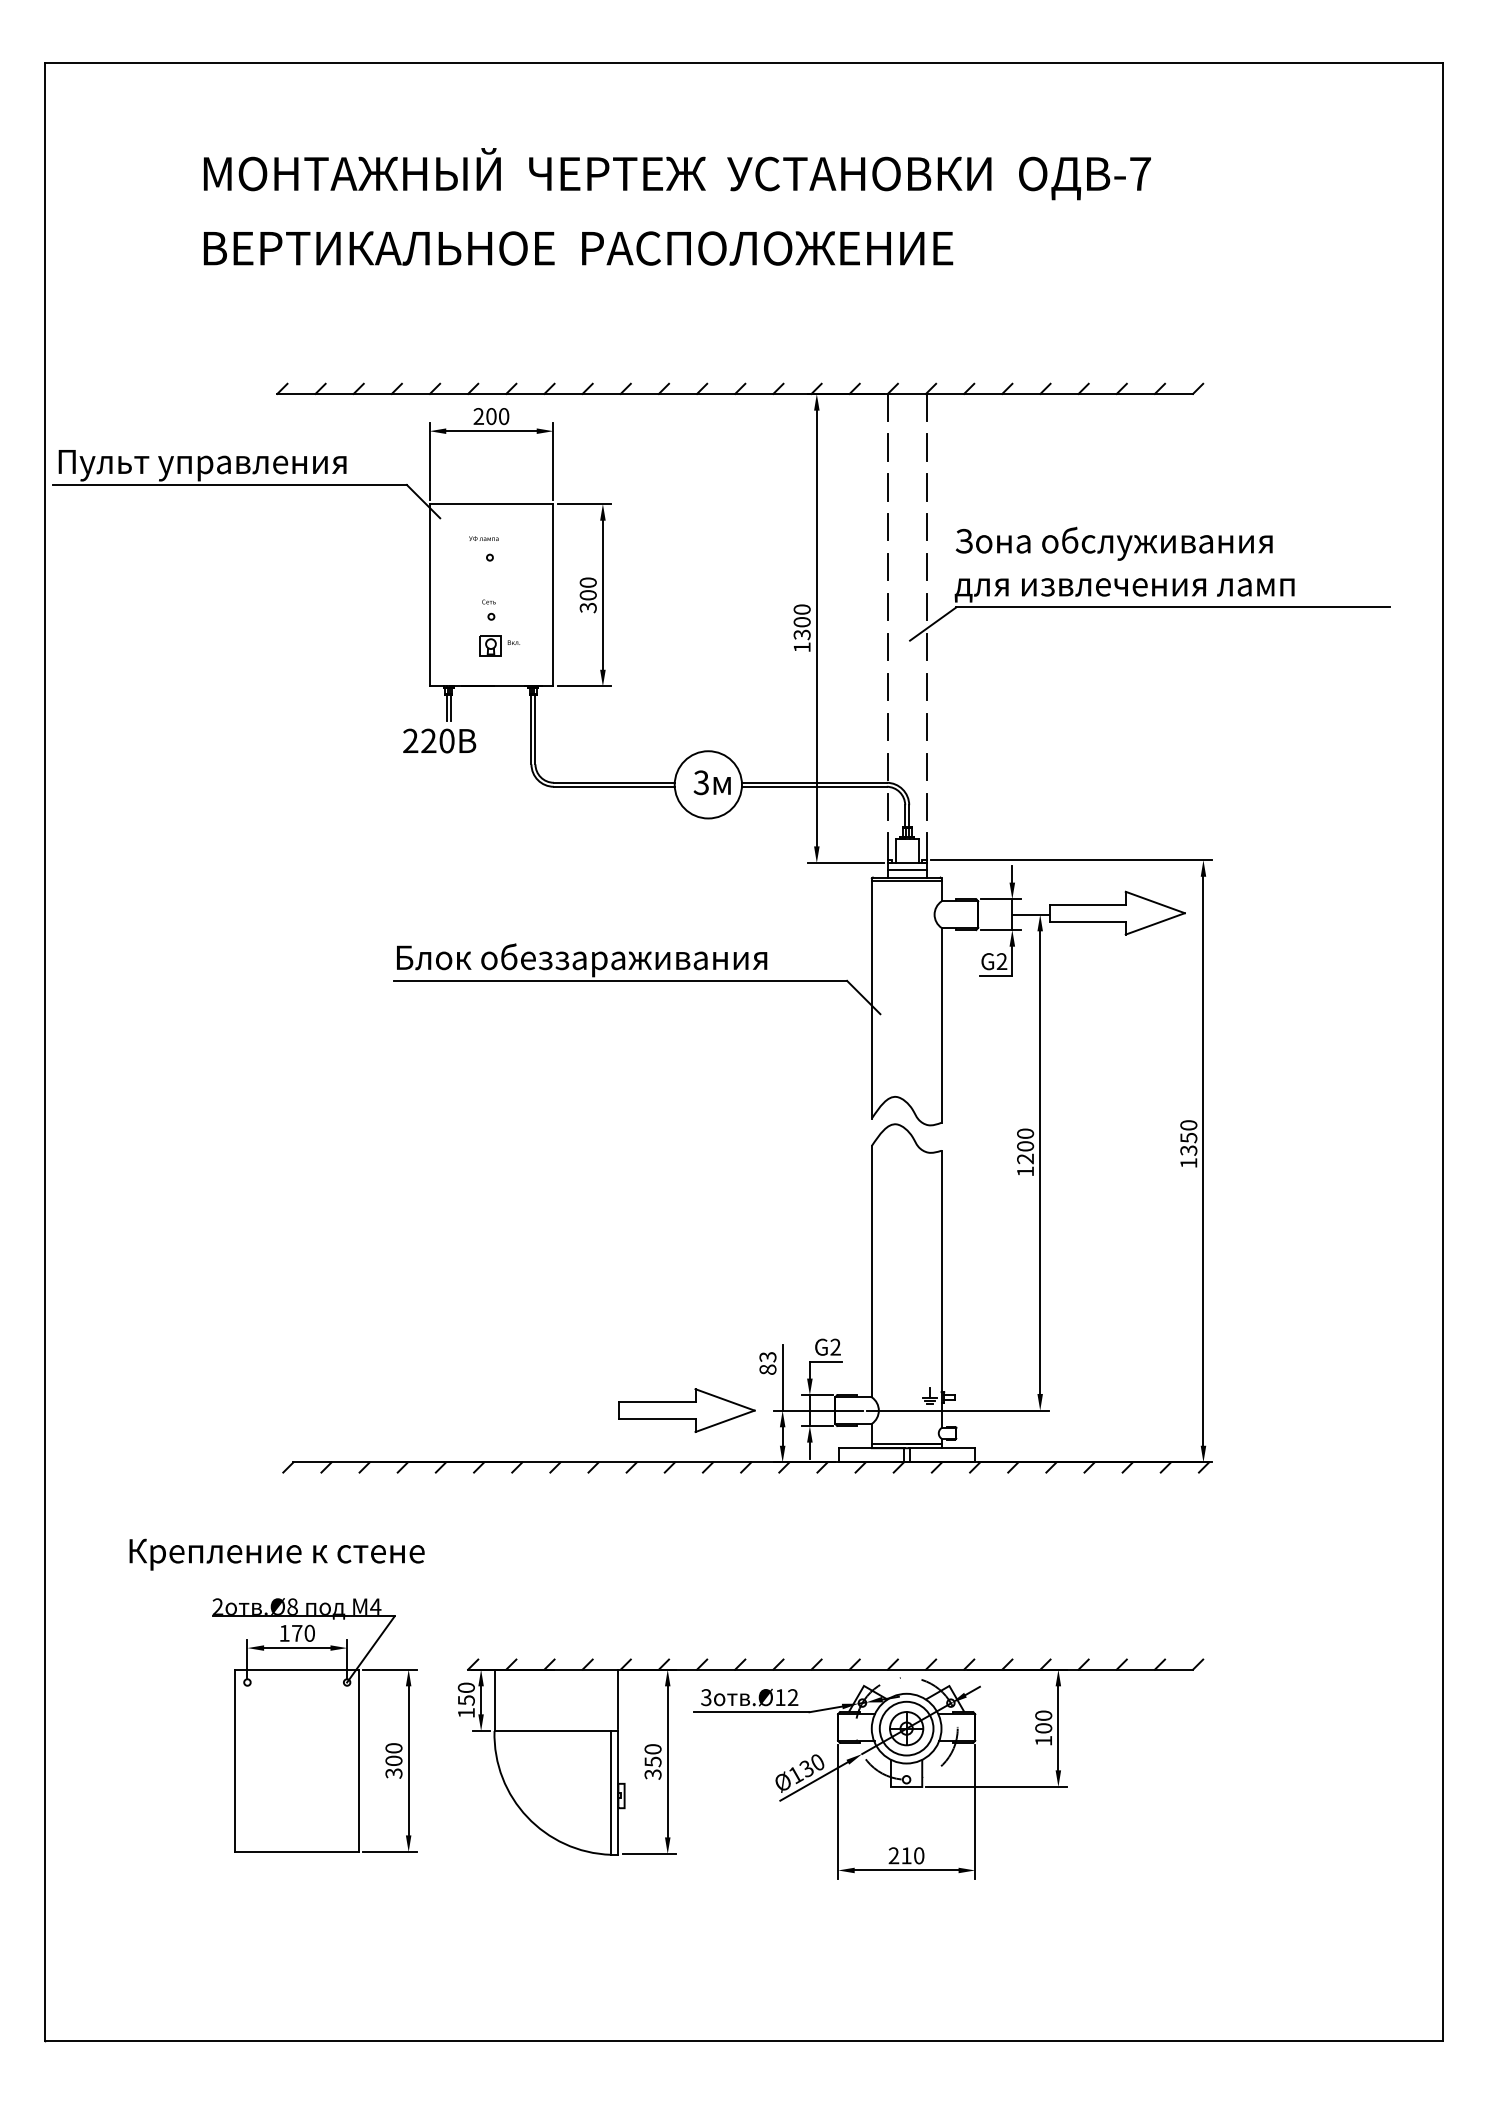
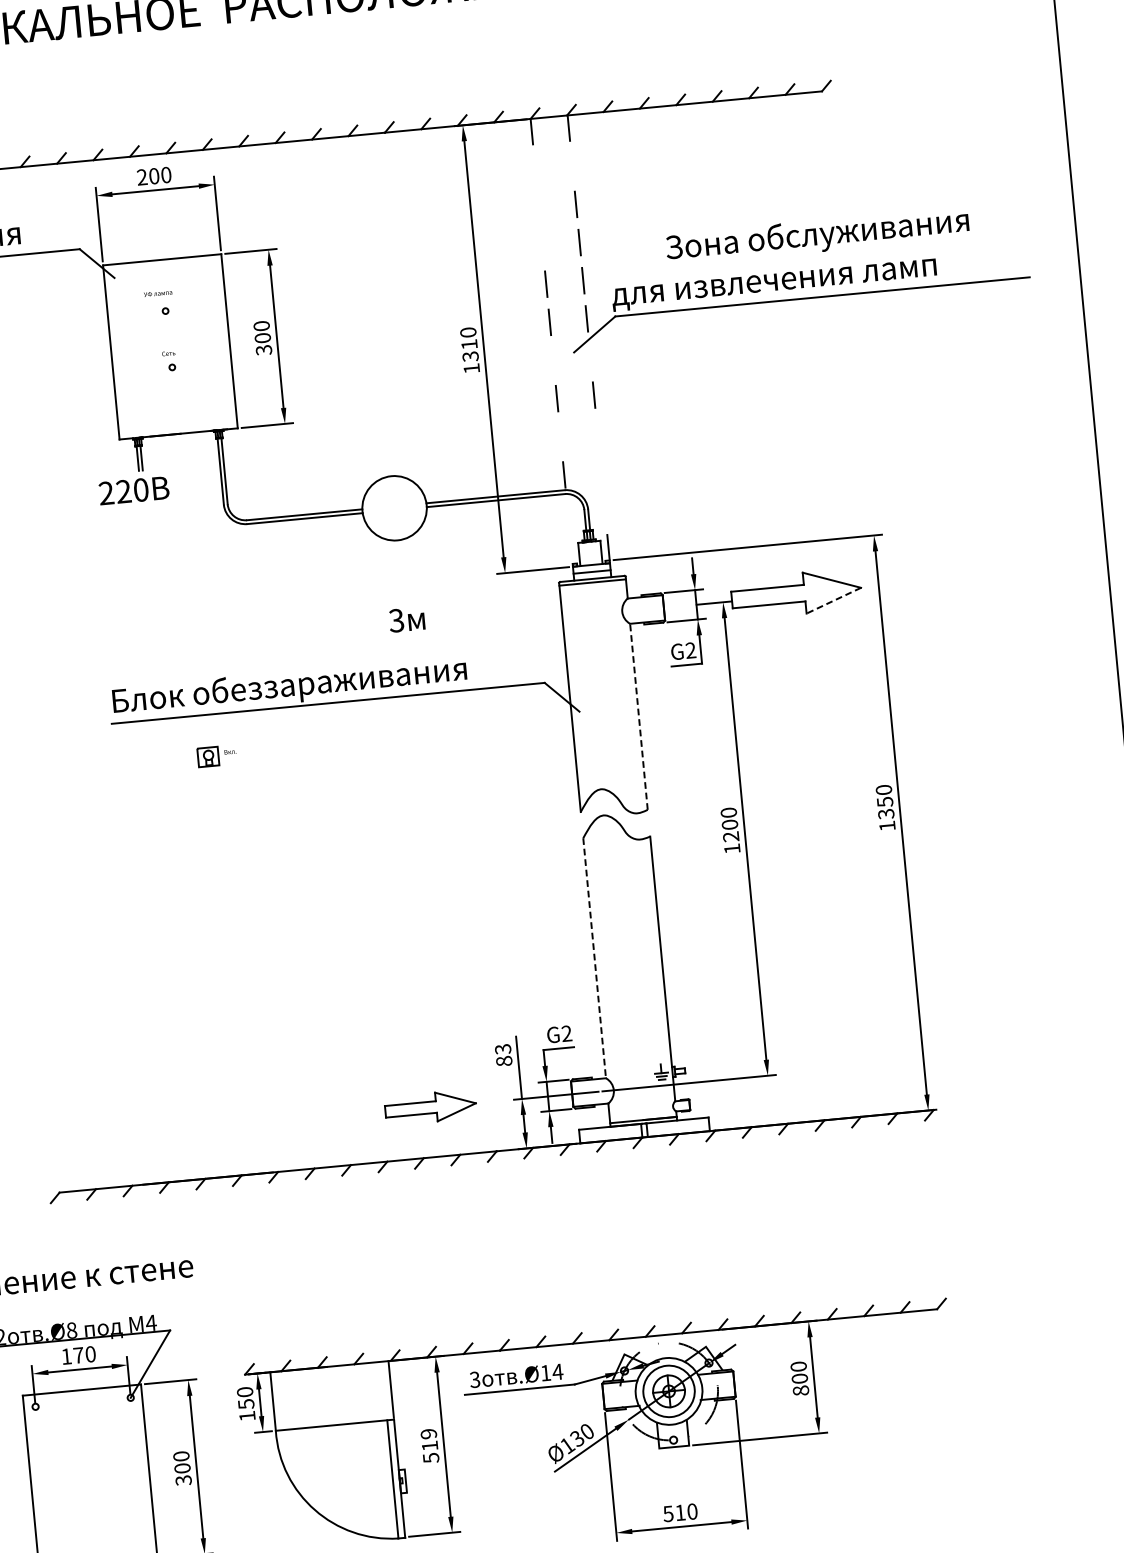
line: (887, 446) -> (535, 169), removed
line: (926, 446) -> (572, 165), removed
line: (887, 486) -> (538, 207), removed
line: (887, 526) -> (542, 245), removed
text: (1113, 543) -> (816, 235), moved
text: (801, 622) -> (468, 344), 1300 -> 1310
part: (499, 645) -> (216, 755), moved
line: (887, 646) -> (553, 360), removed
line: (926, 646) -> (590, 356), removed
line: (887, 726) -> (560, 436), removed
line: (926, 726) -> (597, 432), removed
line: (926, 766) -> (601, 471), removed
text: (711, 782) -> (406, 619), moved
line: (887, 806) -> (567, 512), removed
line: (926, 806) -> (604, 509), removed
line: (887, 846) -> (571, 550), removed
line: (1154, 924) -> (833, 601), solid -> dashed
line: (941, 1024) -> (638, 716), solid -> dashed
line: (871, 1271) -> (594, 958), solid -> dashed
part: (686, 1410) -> (430, 1107), size x0.7
text: (792, 1697) -> (557, 1371), .Ø12 -> .Ø14
text: (1043, 1740) -> (800, 1390), 100 -> 800
text: (652, 1761) -> (429, 1445), 350 -> 519
text: (893, 1855) -> (667, 1513), 210 -> 510

